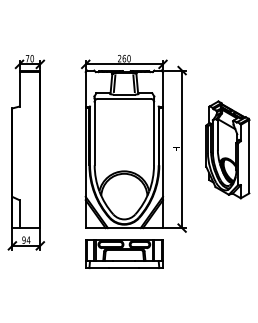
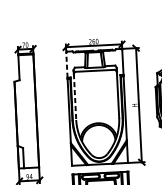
line: (85, 88) -> (66, 64), solid -> dashed
line: (94, 133) -> (74, 96), solid -> dashed

